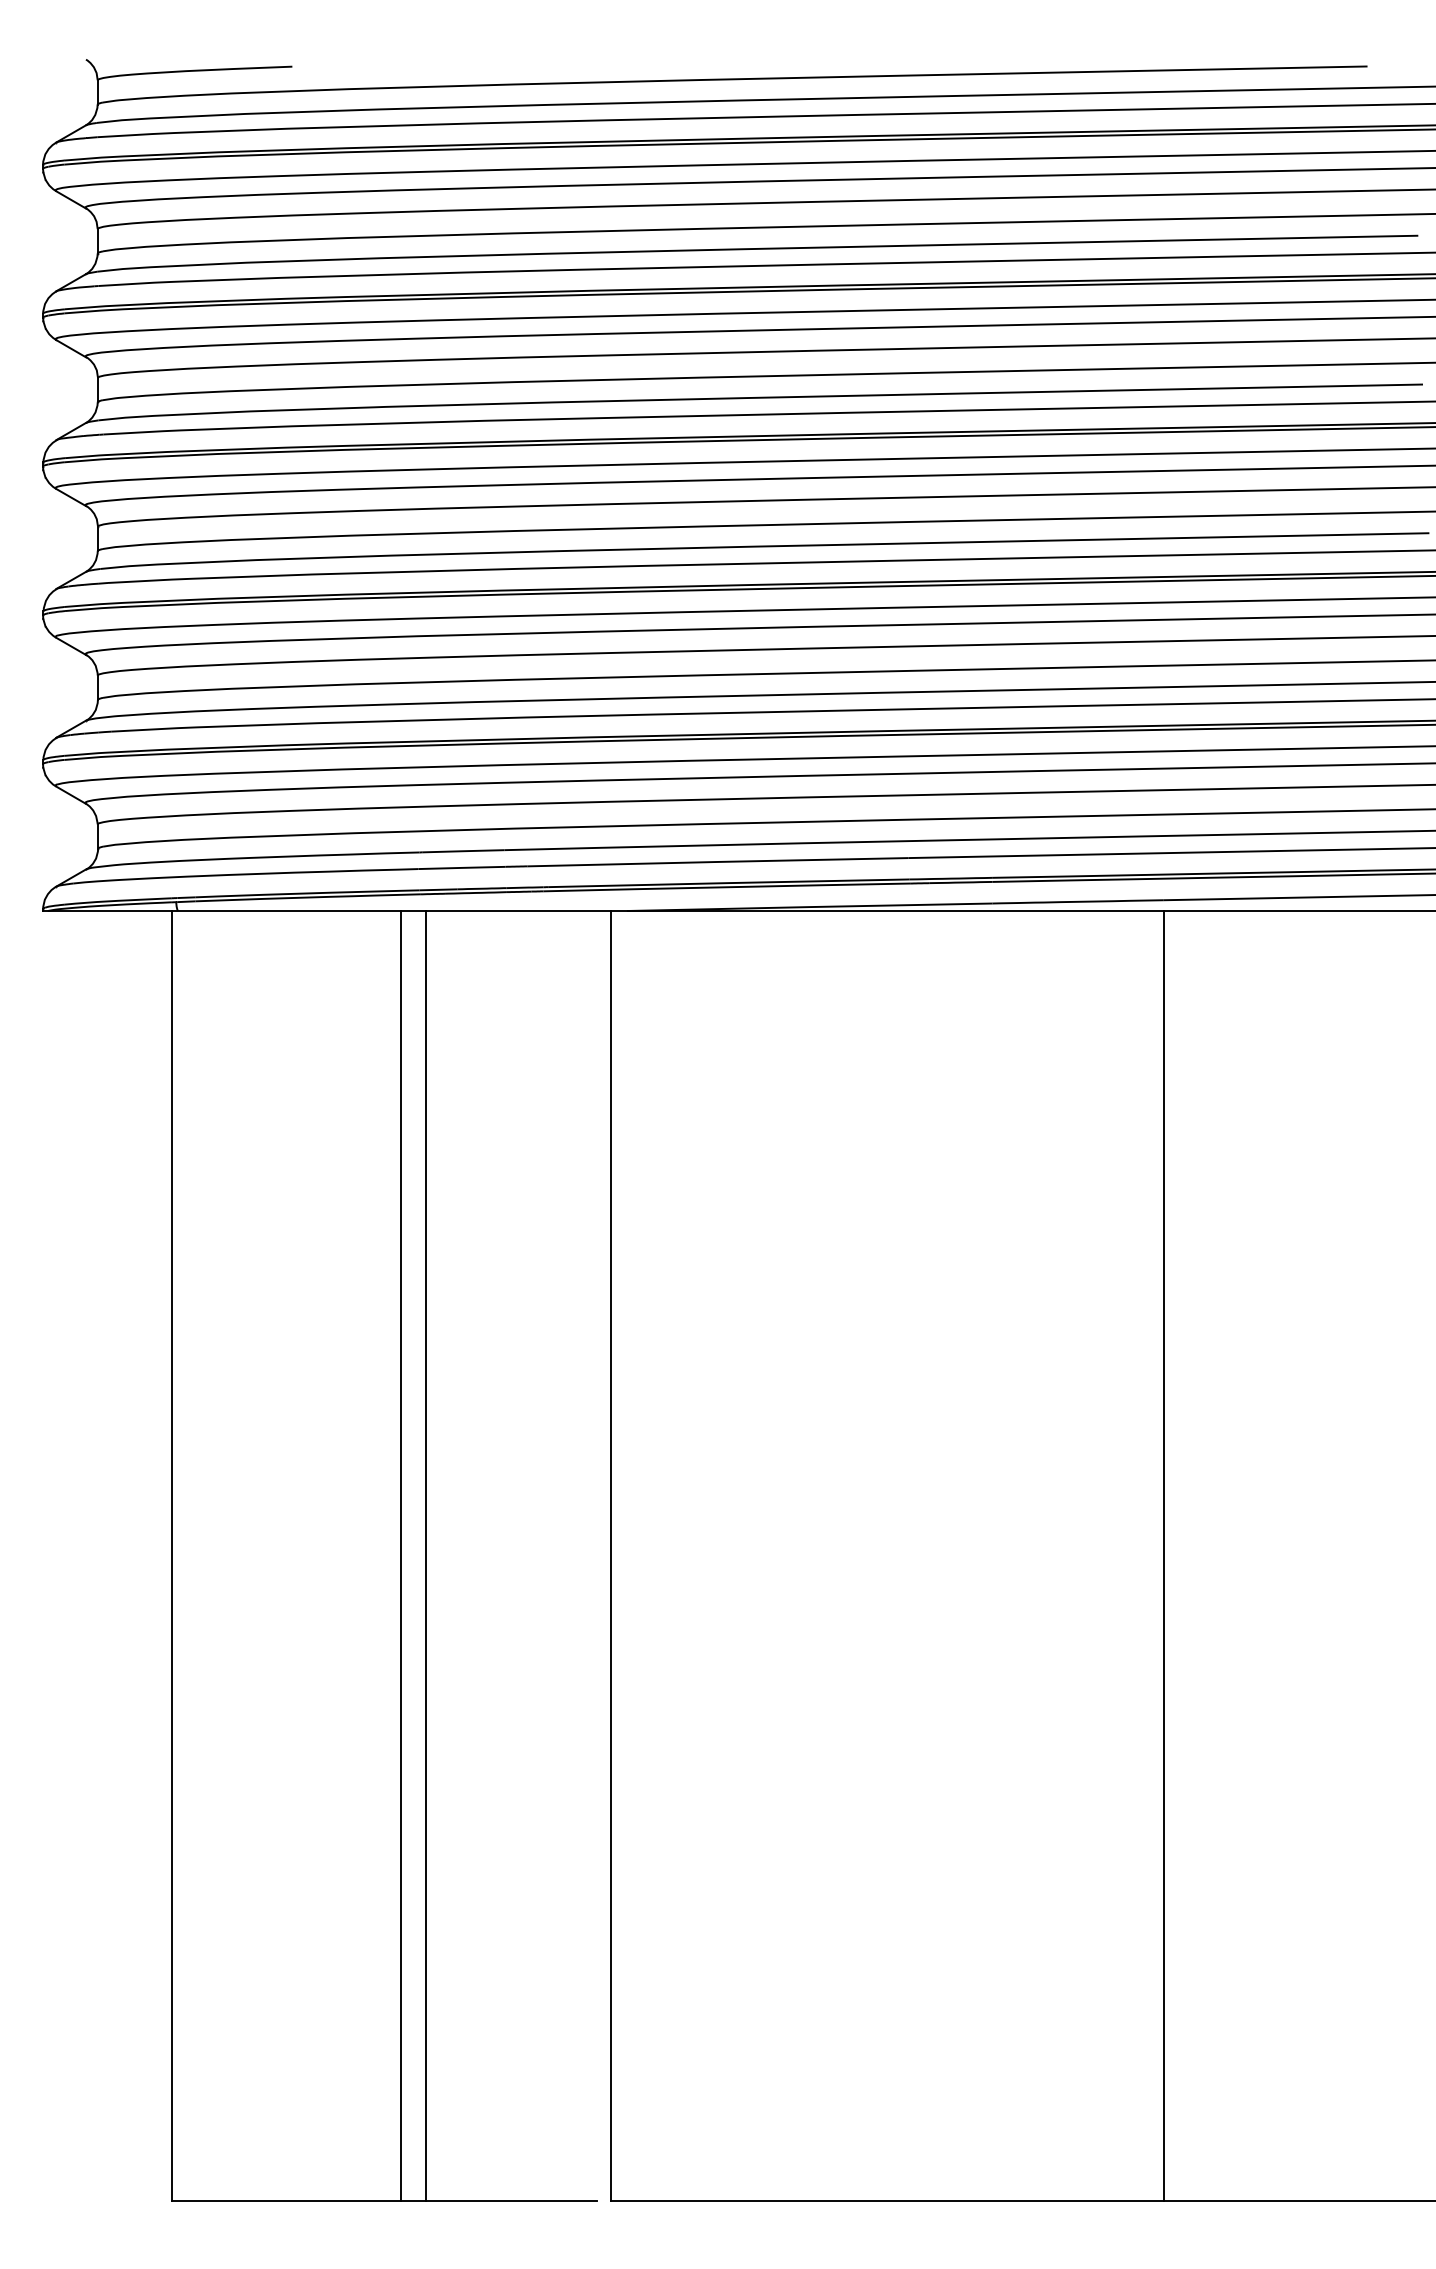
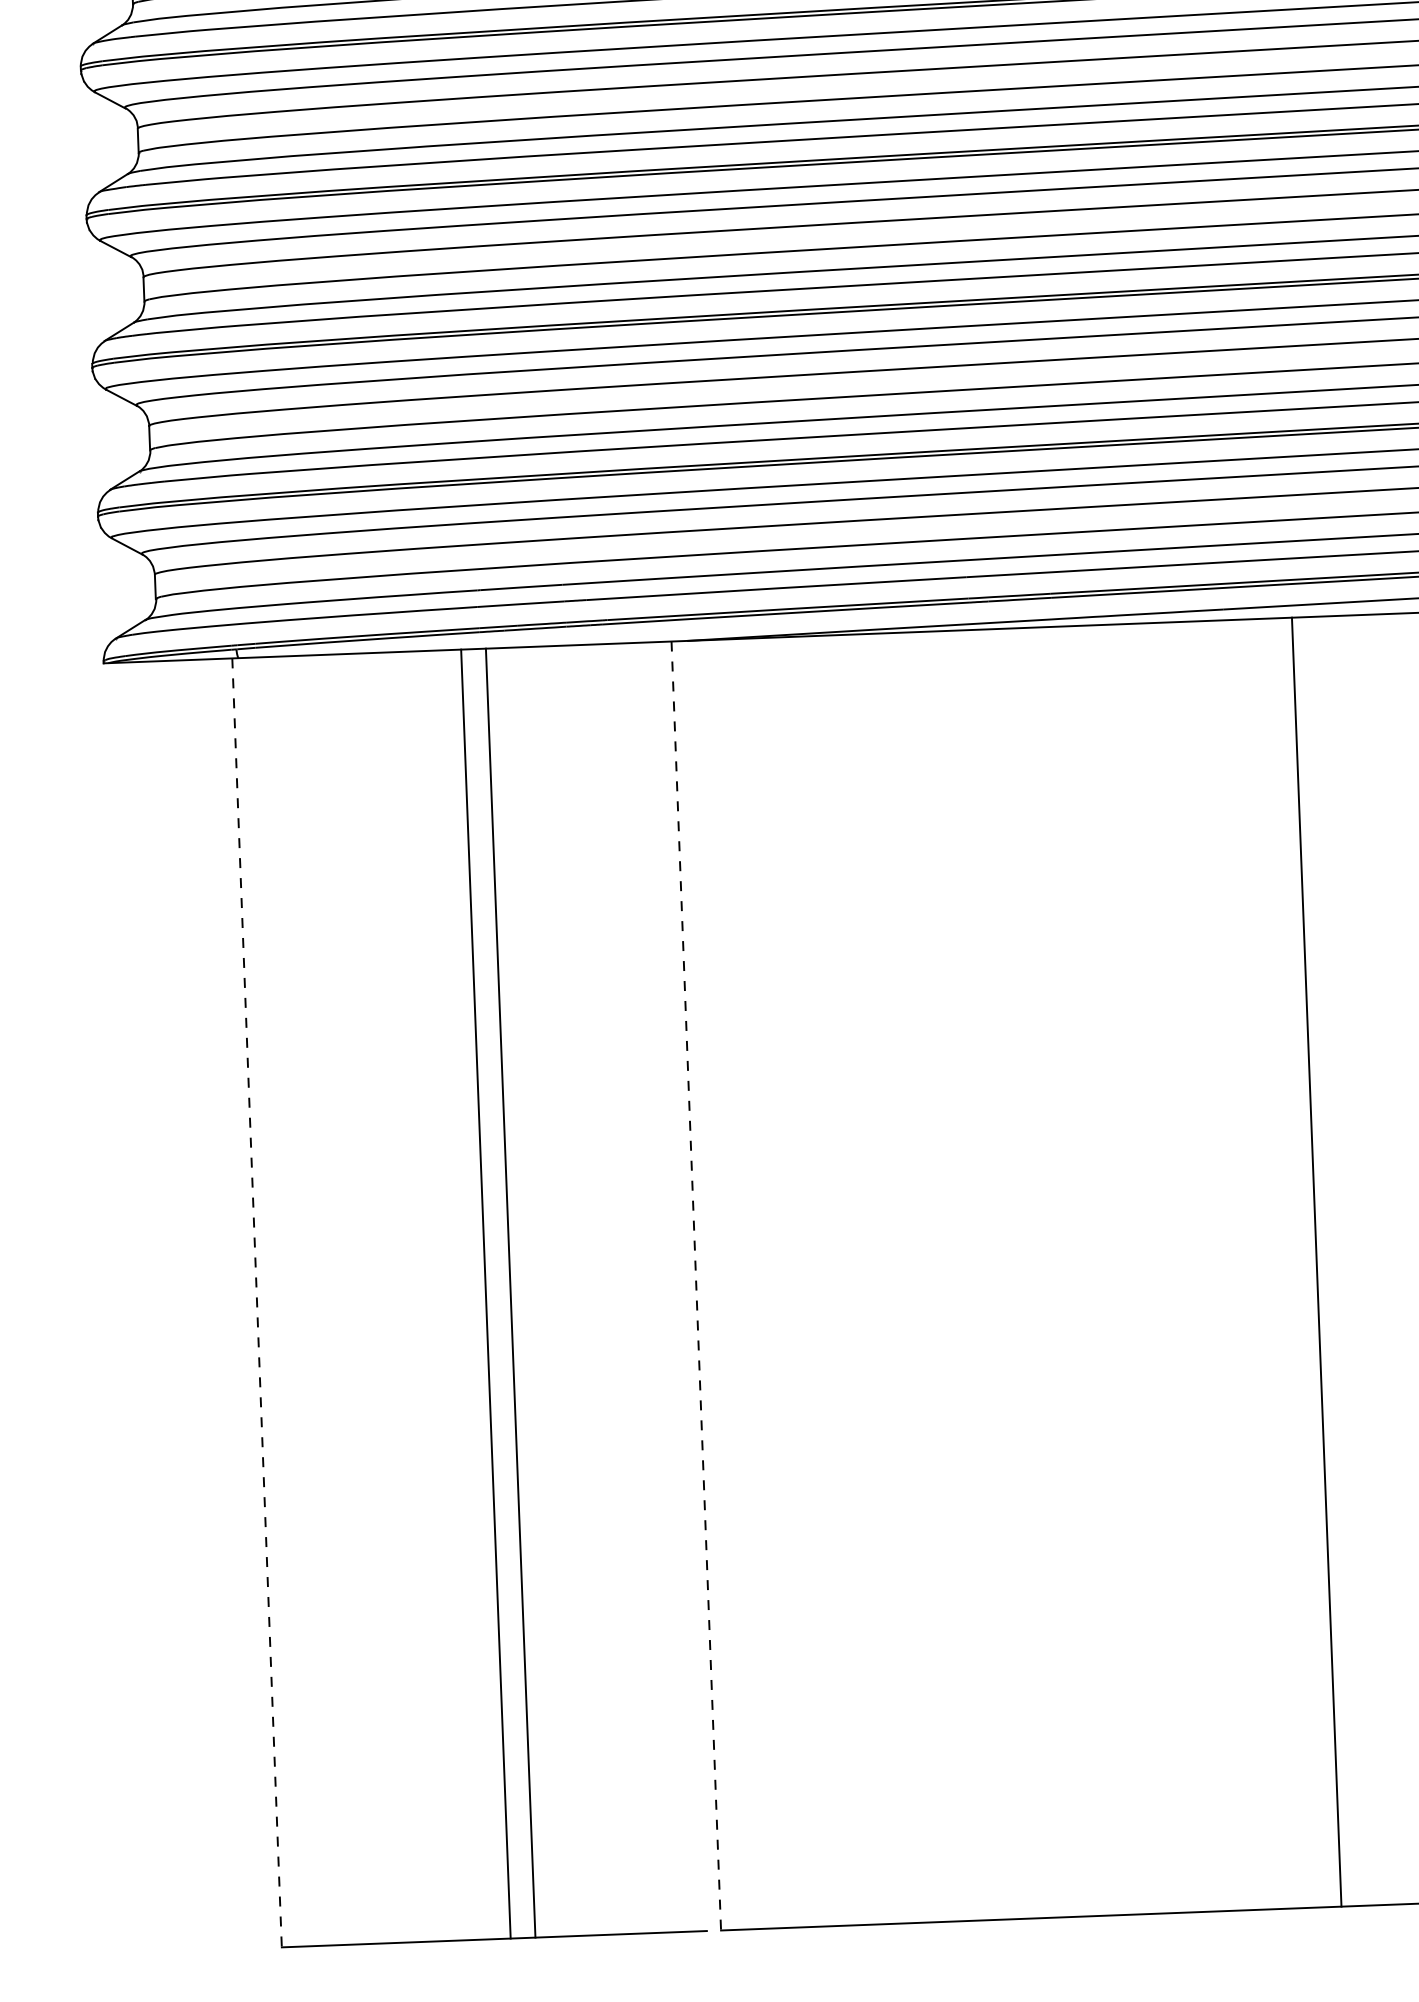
line: (171, 1555) -> (256, 1302), solid -> dashed
line: (611, 1555) -> (696, 1285), solid -> dashed
line: (1164, 1555) -> (1317, 1261), moved

